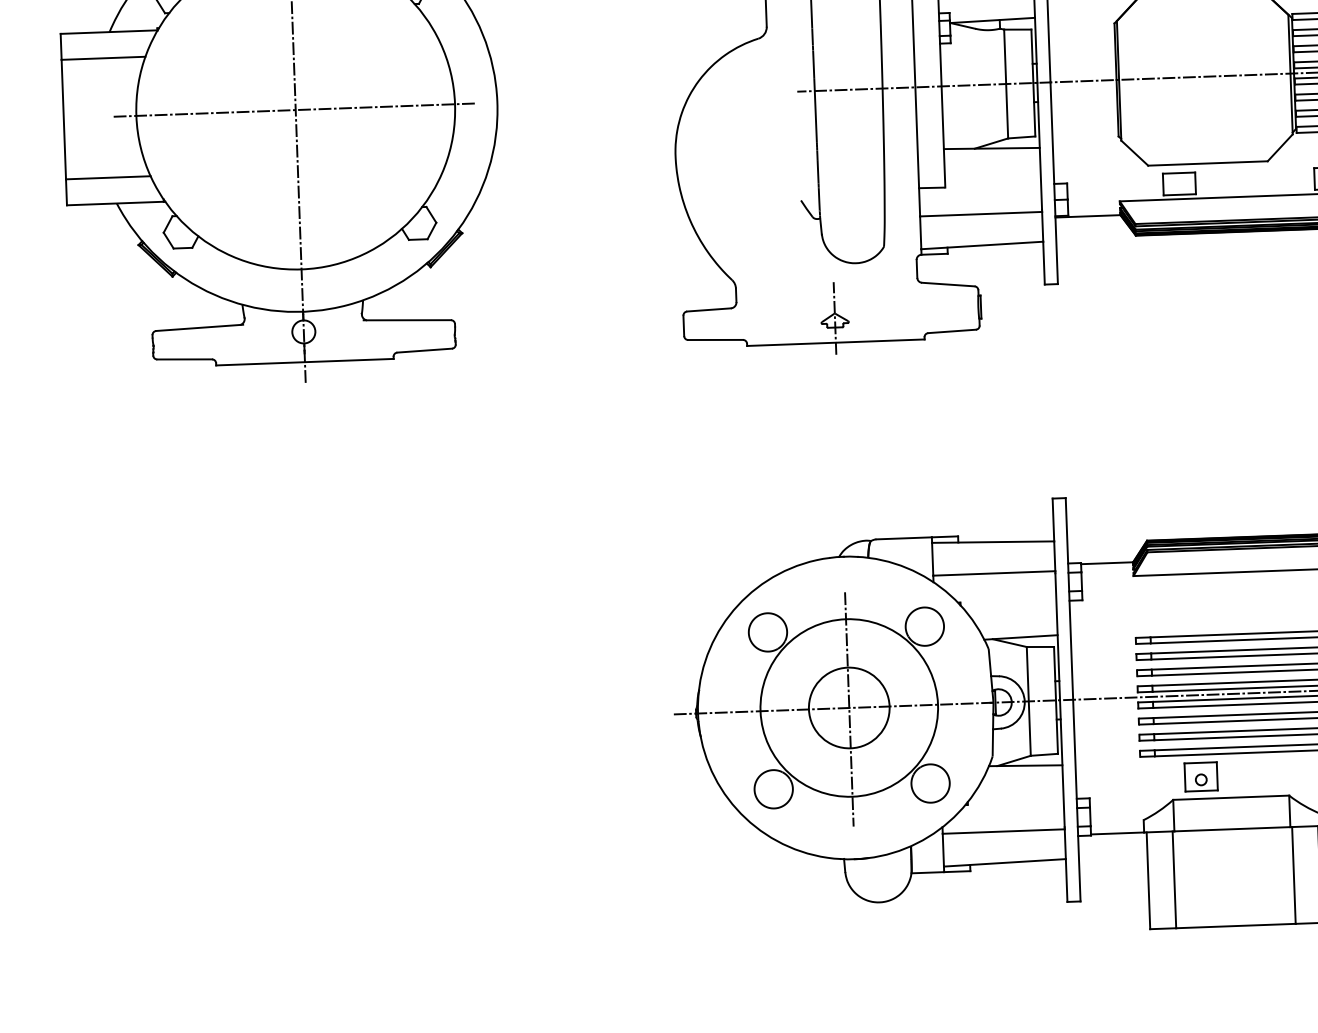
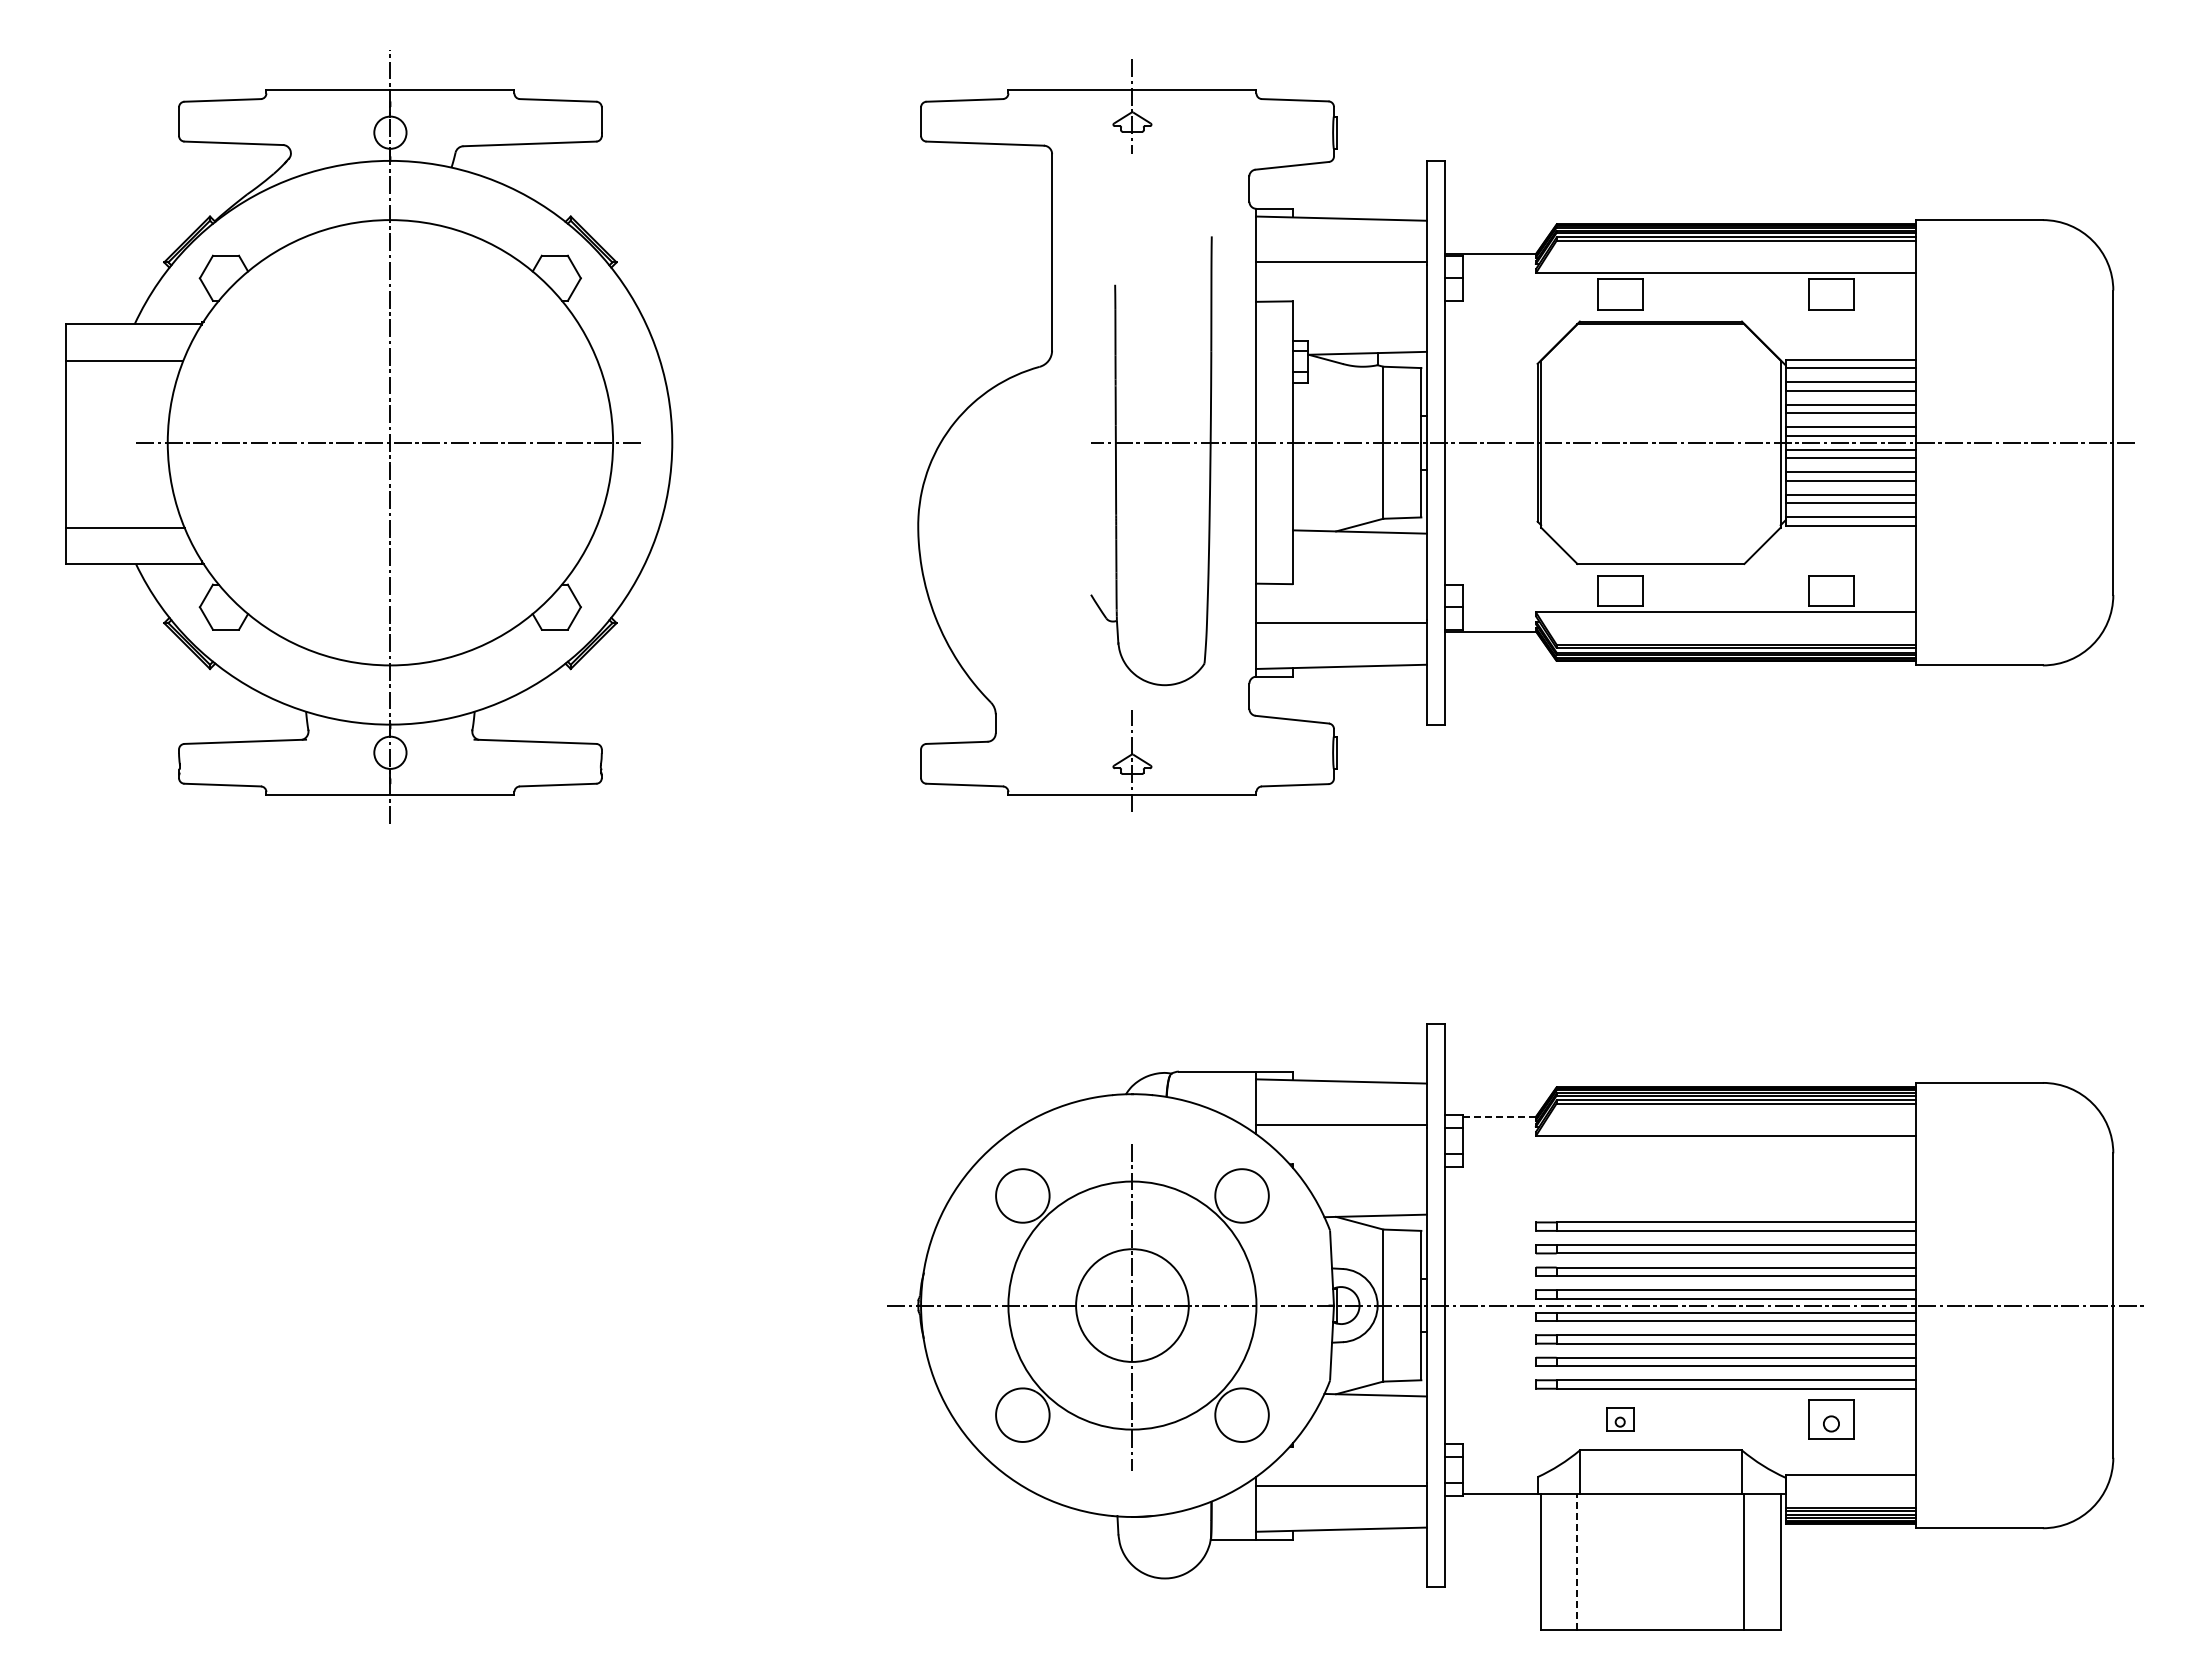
line: (1106, 563) -> (1499, 1116), solid -> dashed
part: (1201, 776) -> (1620, 1419), size x0.6
line: (1174, 880) -> (1577, 1562), solid -> dashed

